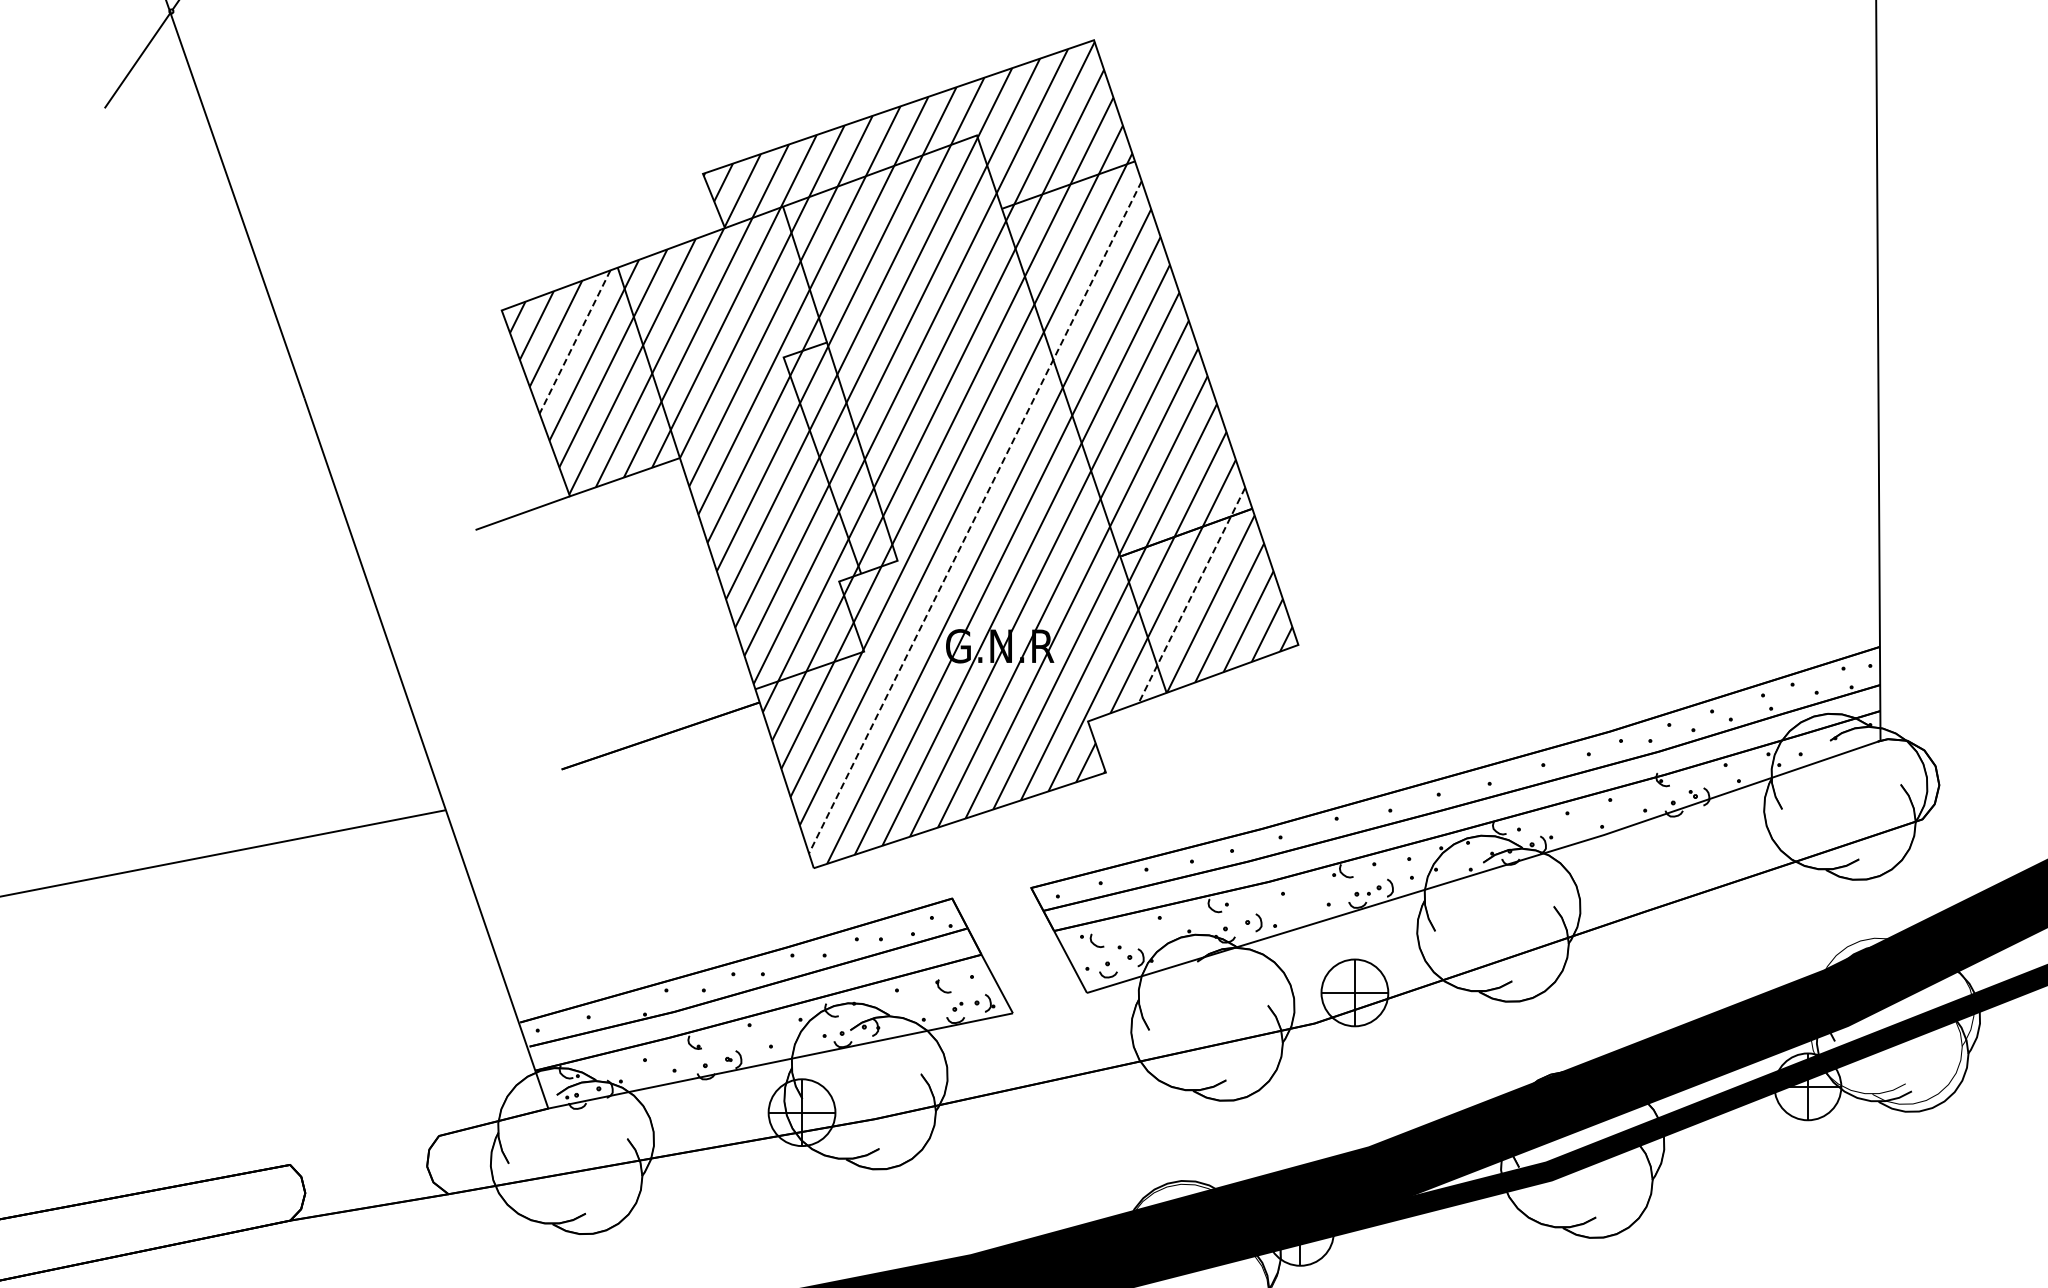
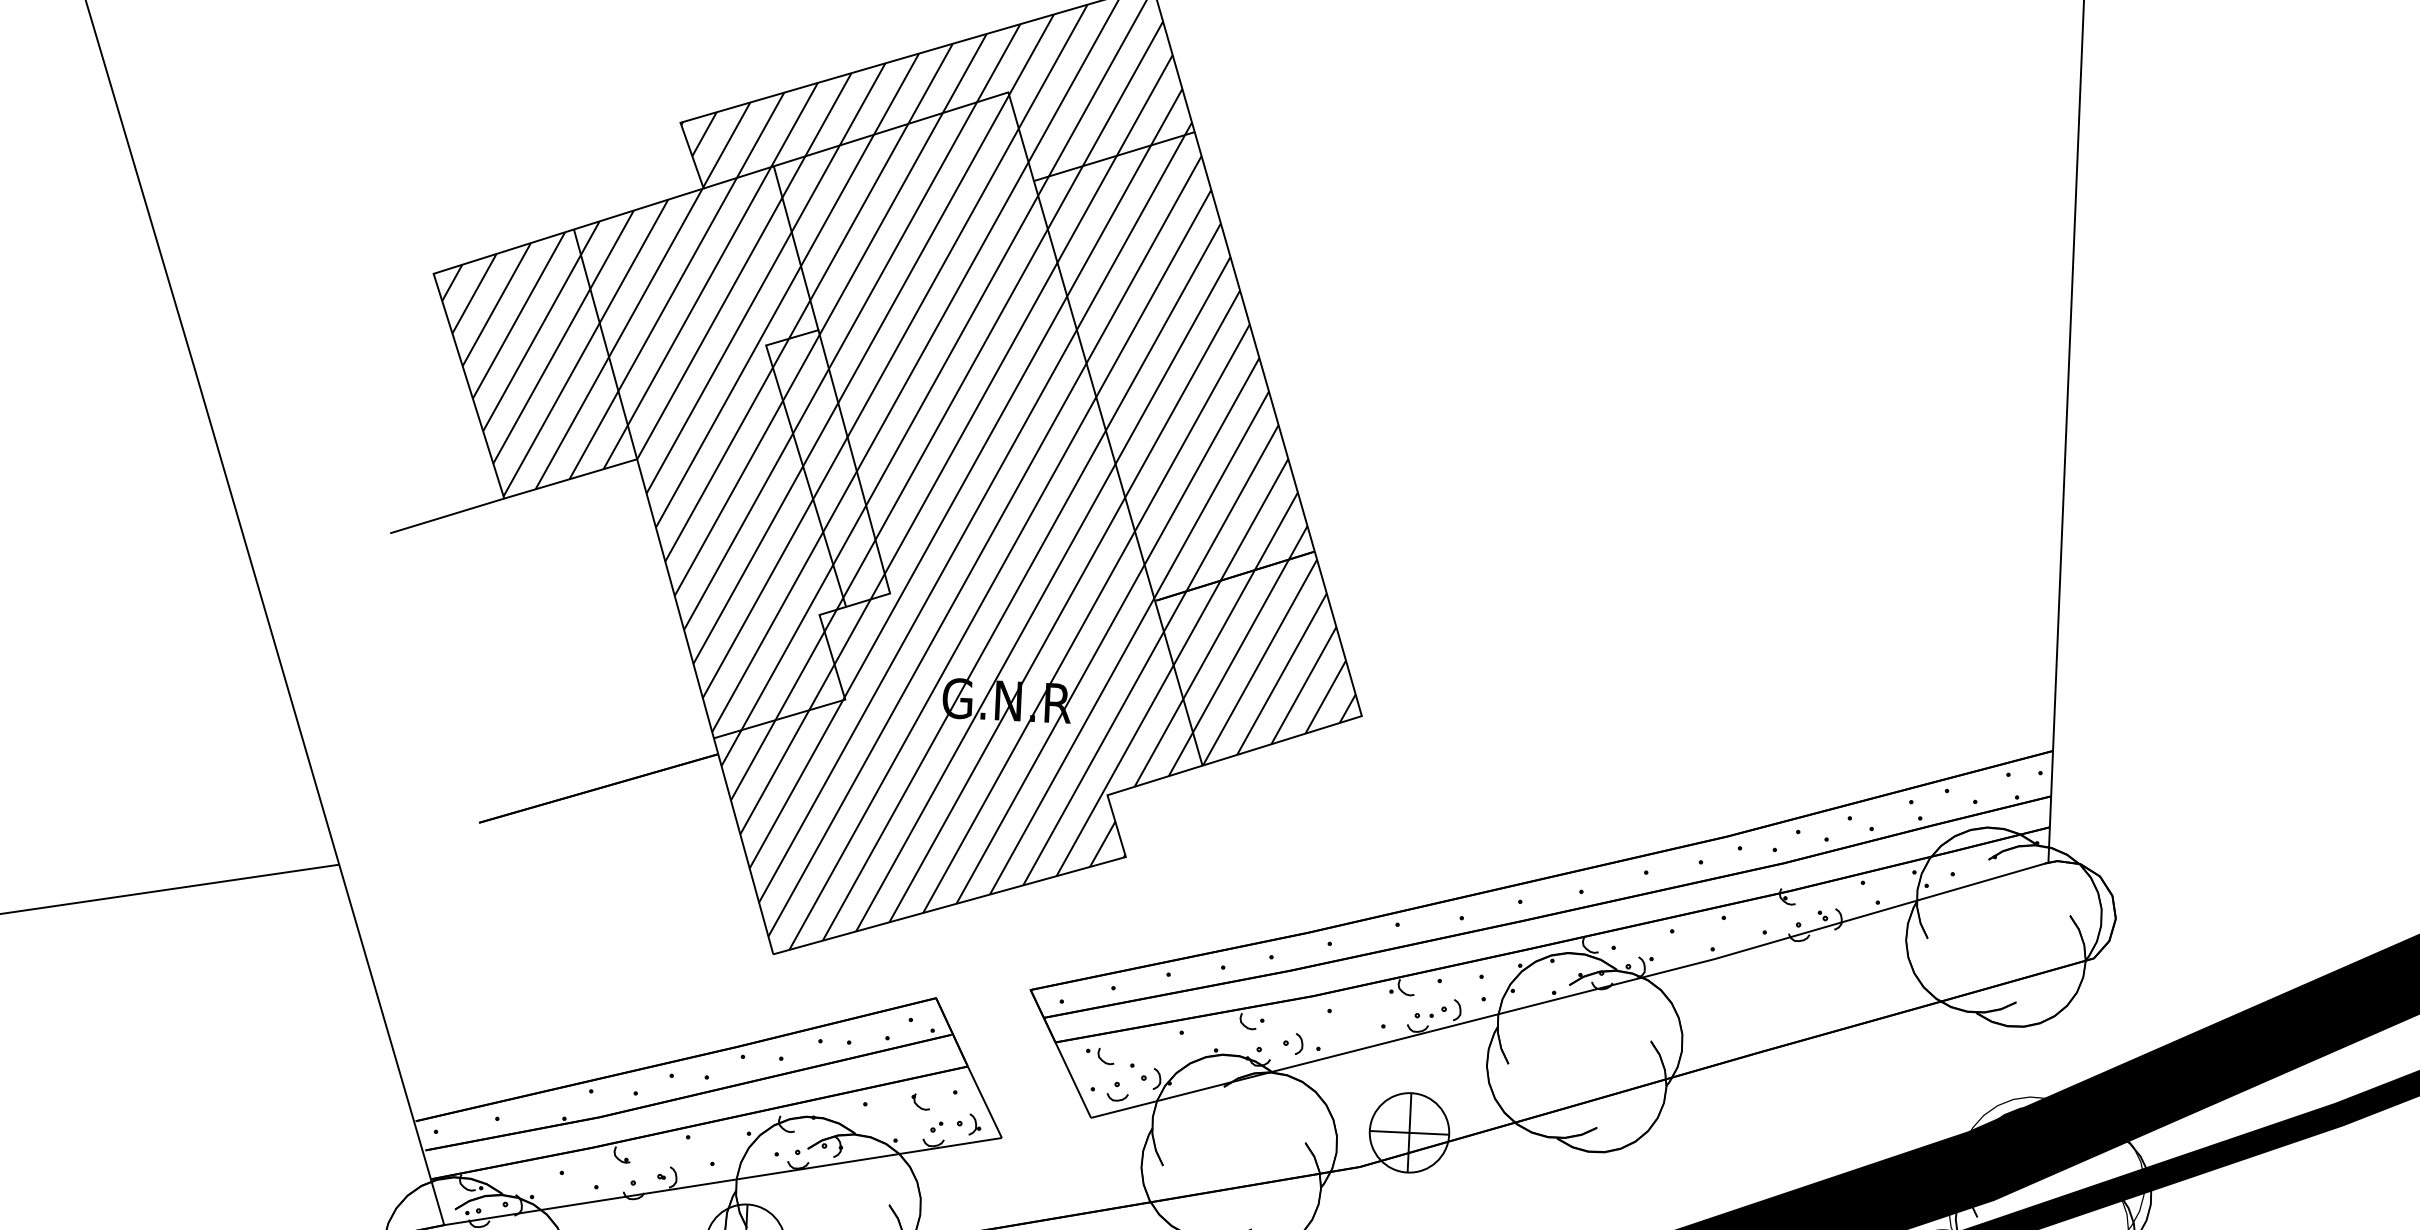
line: (574, 342) -> (518, 315), dashed -> solid
line: (975, 517) -> (985, 546), dashed -> solid
line: (1191, 595) -> (1237, 651), dashed -> solid

